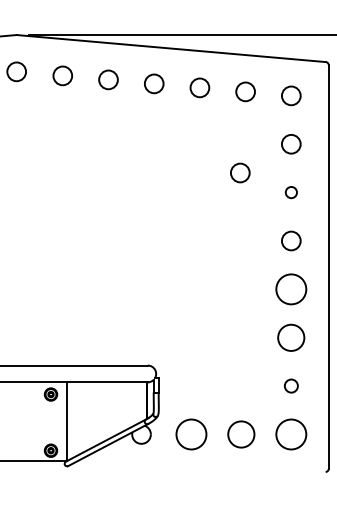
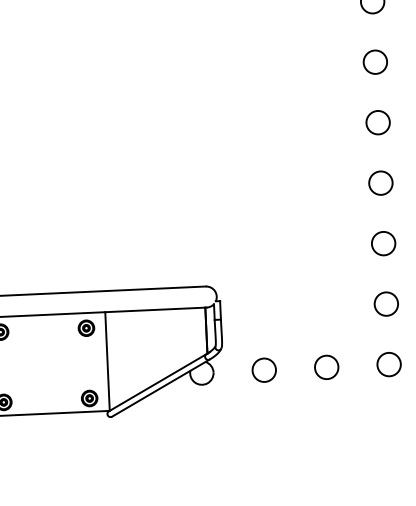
circle: (240, 172) -> (310, 39), removed
circle: (291, 192) -> (375, 62), size x1.67
circle: (290, 289) -> (379, 183), size x0.62
circle: (291, 337) -> (383, 243), size x0.71
circle: (291, 385) -> (386, 303), size x1.43
circle: (191, 434) -> (264, 370), size x0.62
circle: (241, 434) -> (326, 367), size x0.71
circle: (290, 434) -> (388, 364), size x0.62

